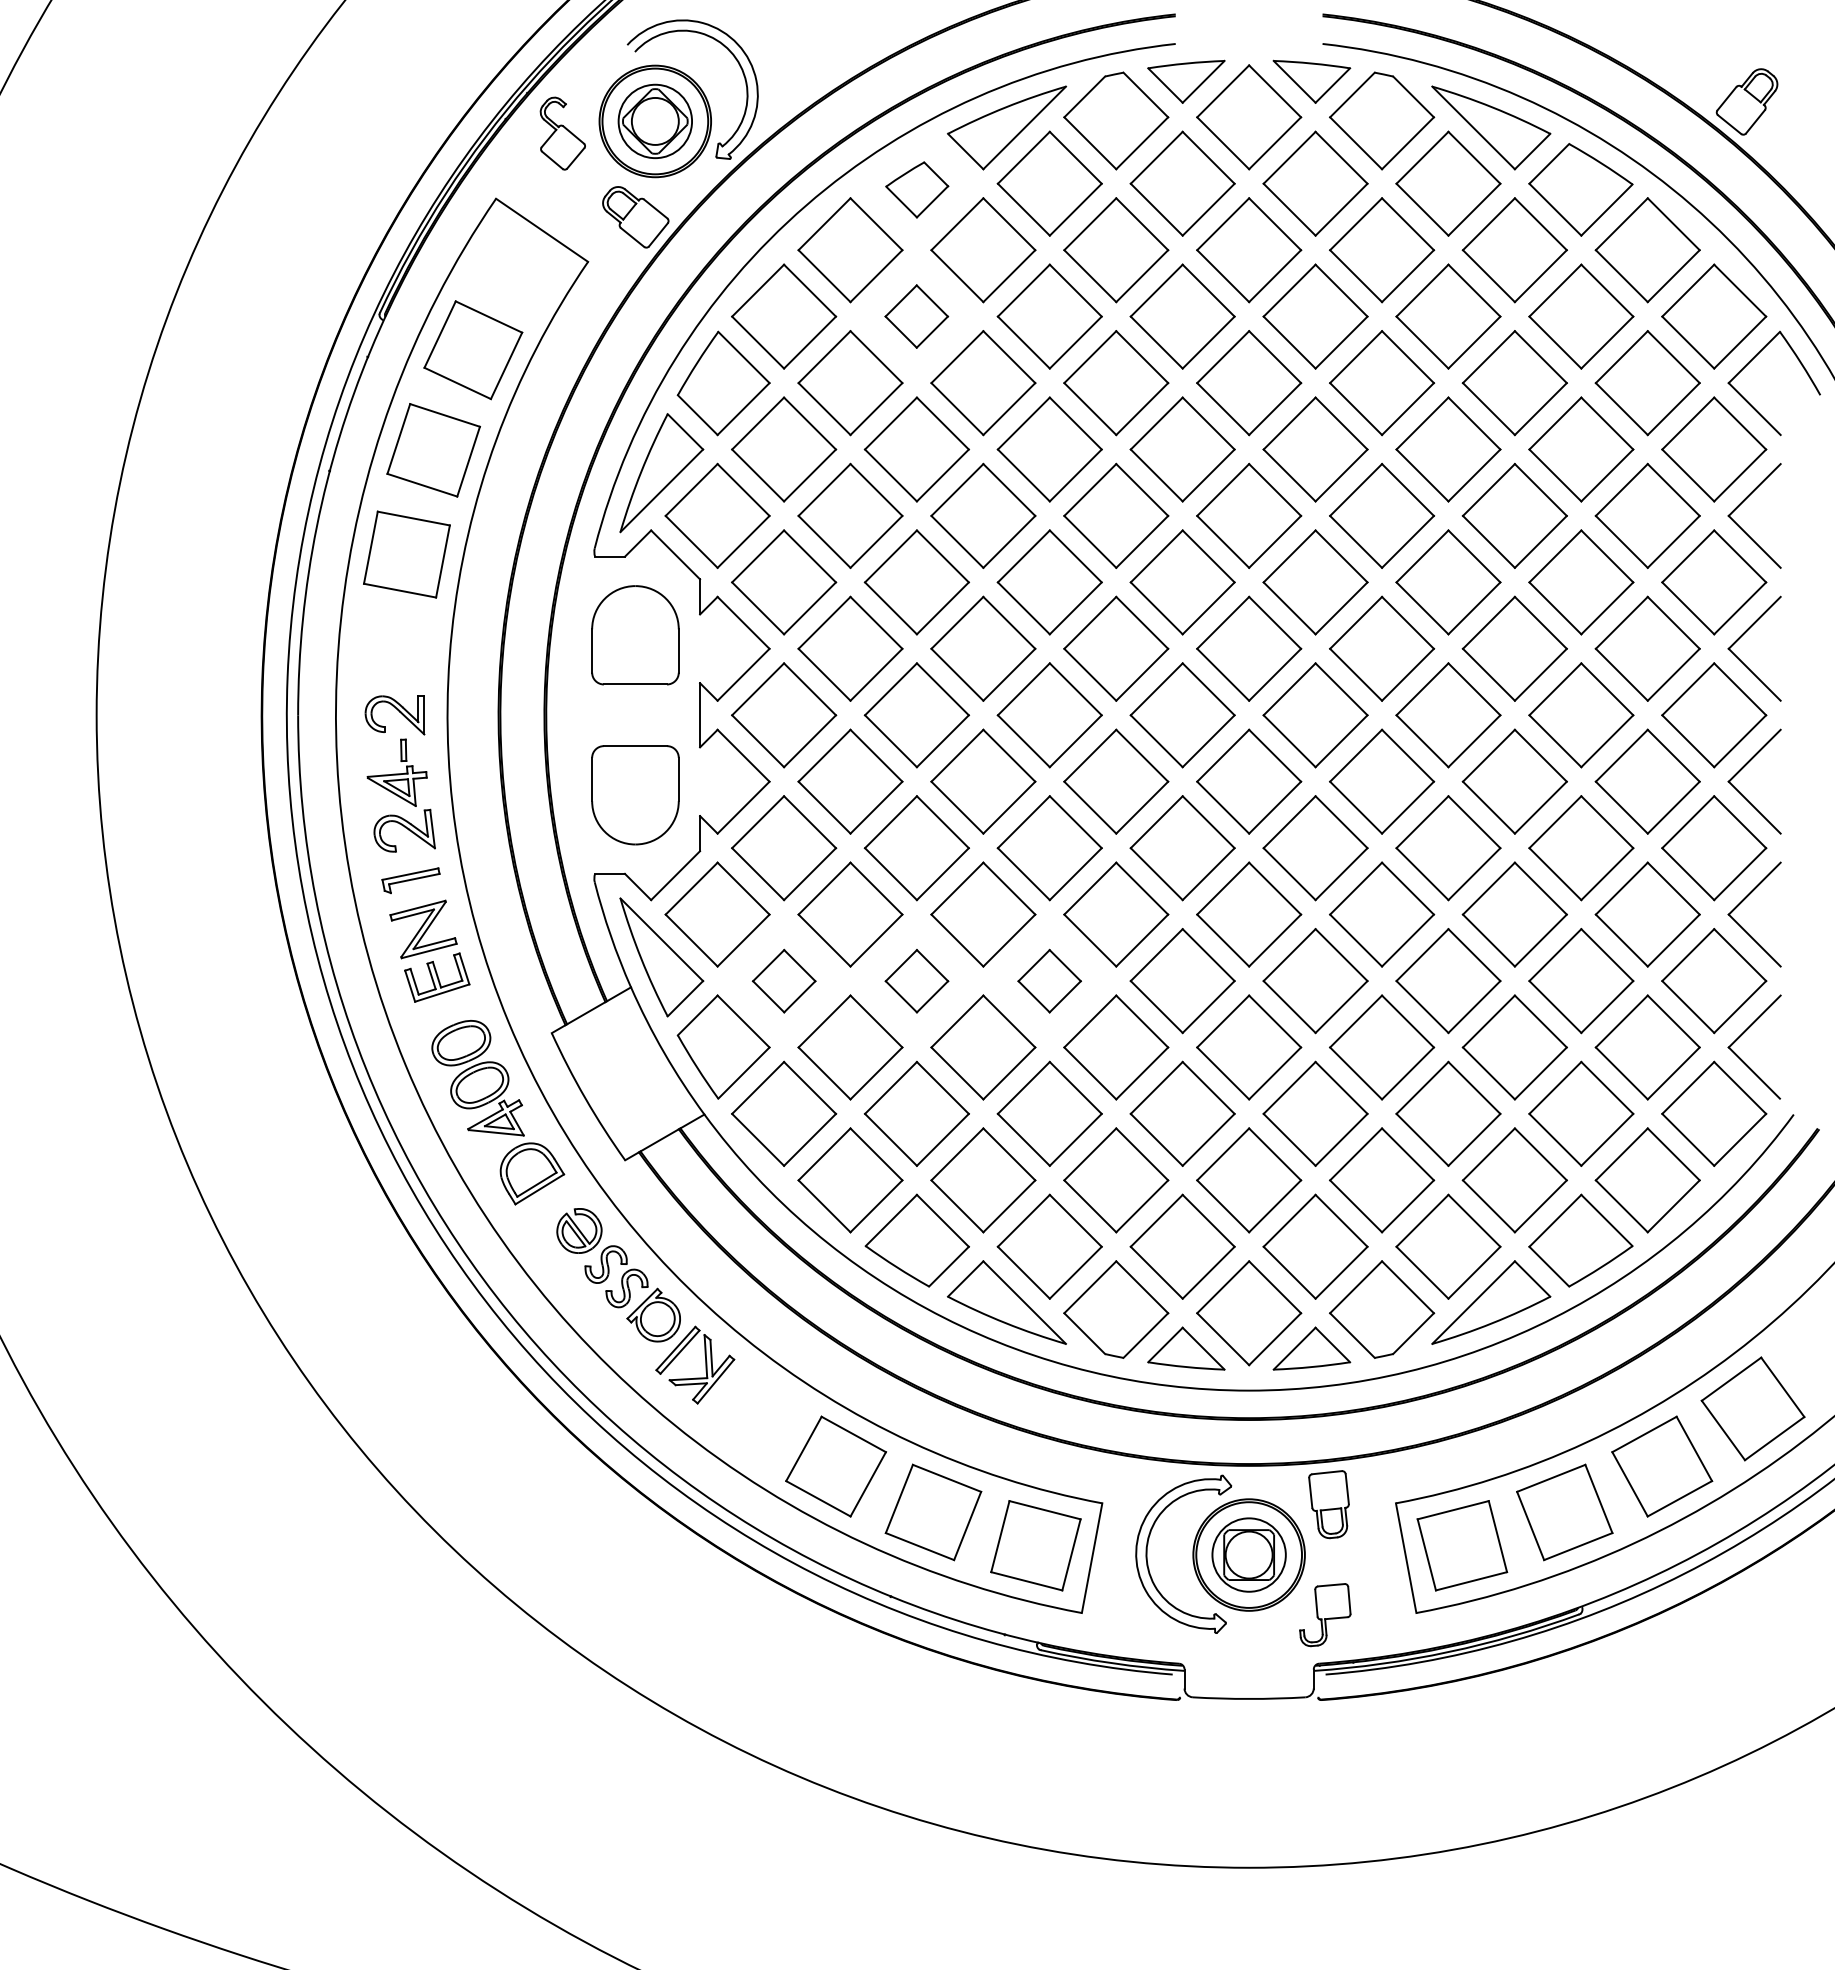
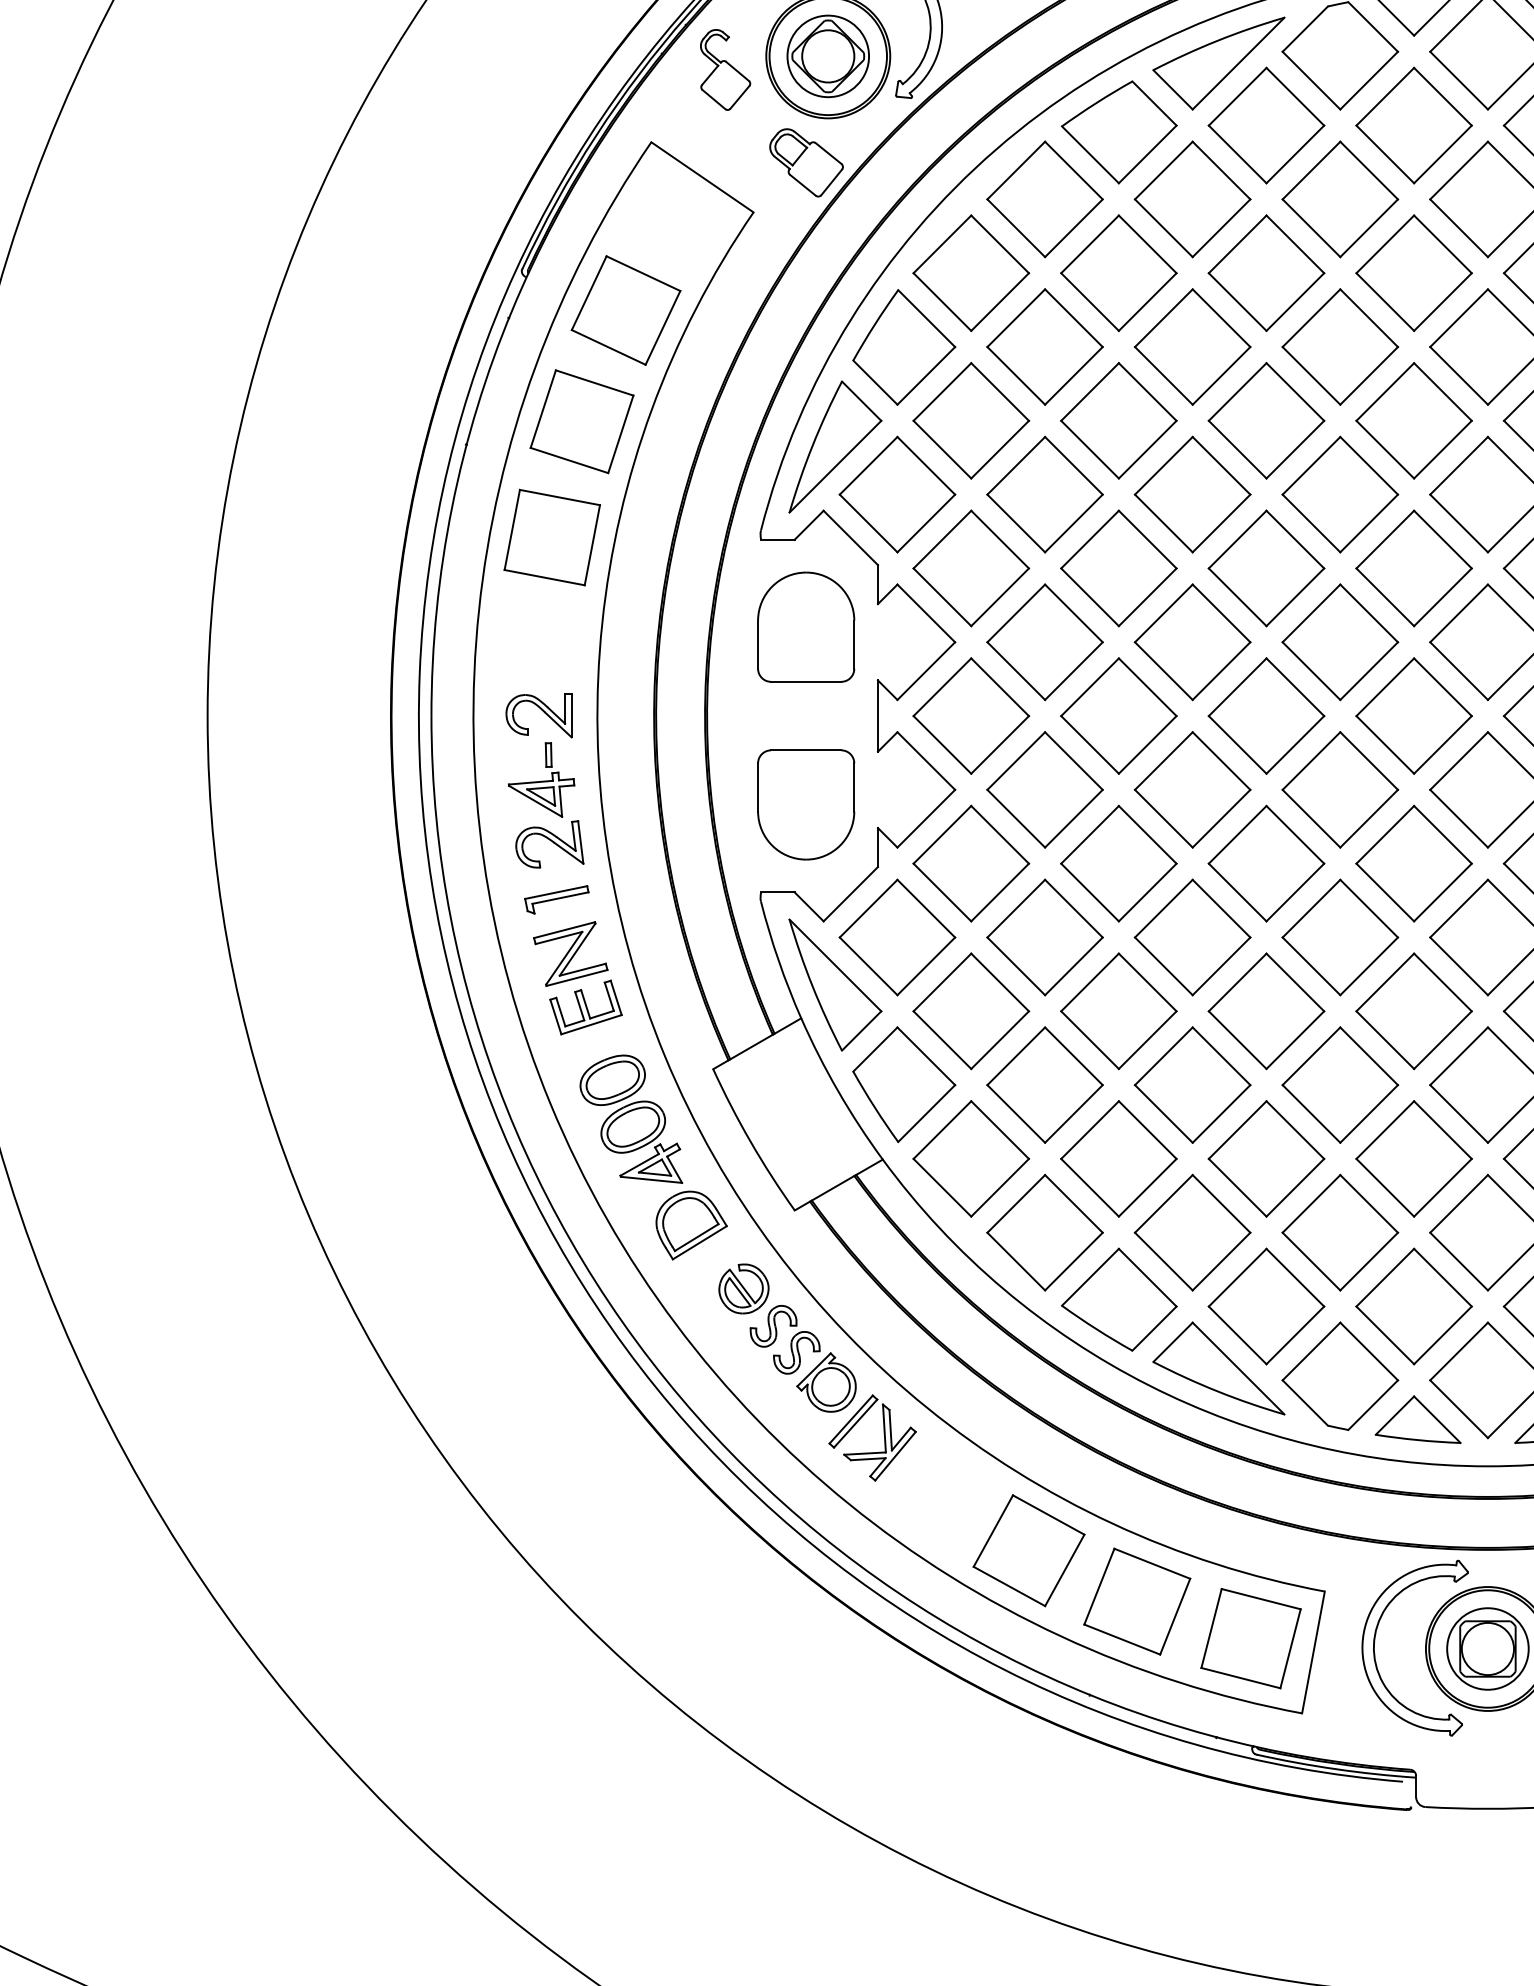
part: (916, 189) -> (1118, 131), size x1.67
part: (916, 316) -> (1118, 273), size x1.67
part: (784, 981) -> (971, 1011), size x1.67
part: (916, 981) -> (1118, 1011), size x1.67
part: (1049, 981) -> (1266, 1011), size x1.67

